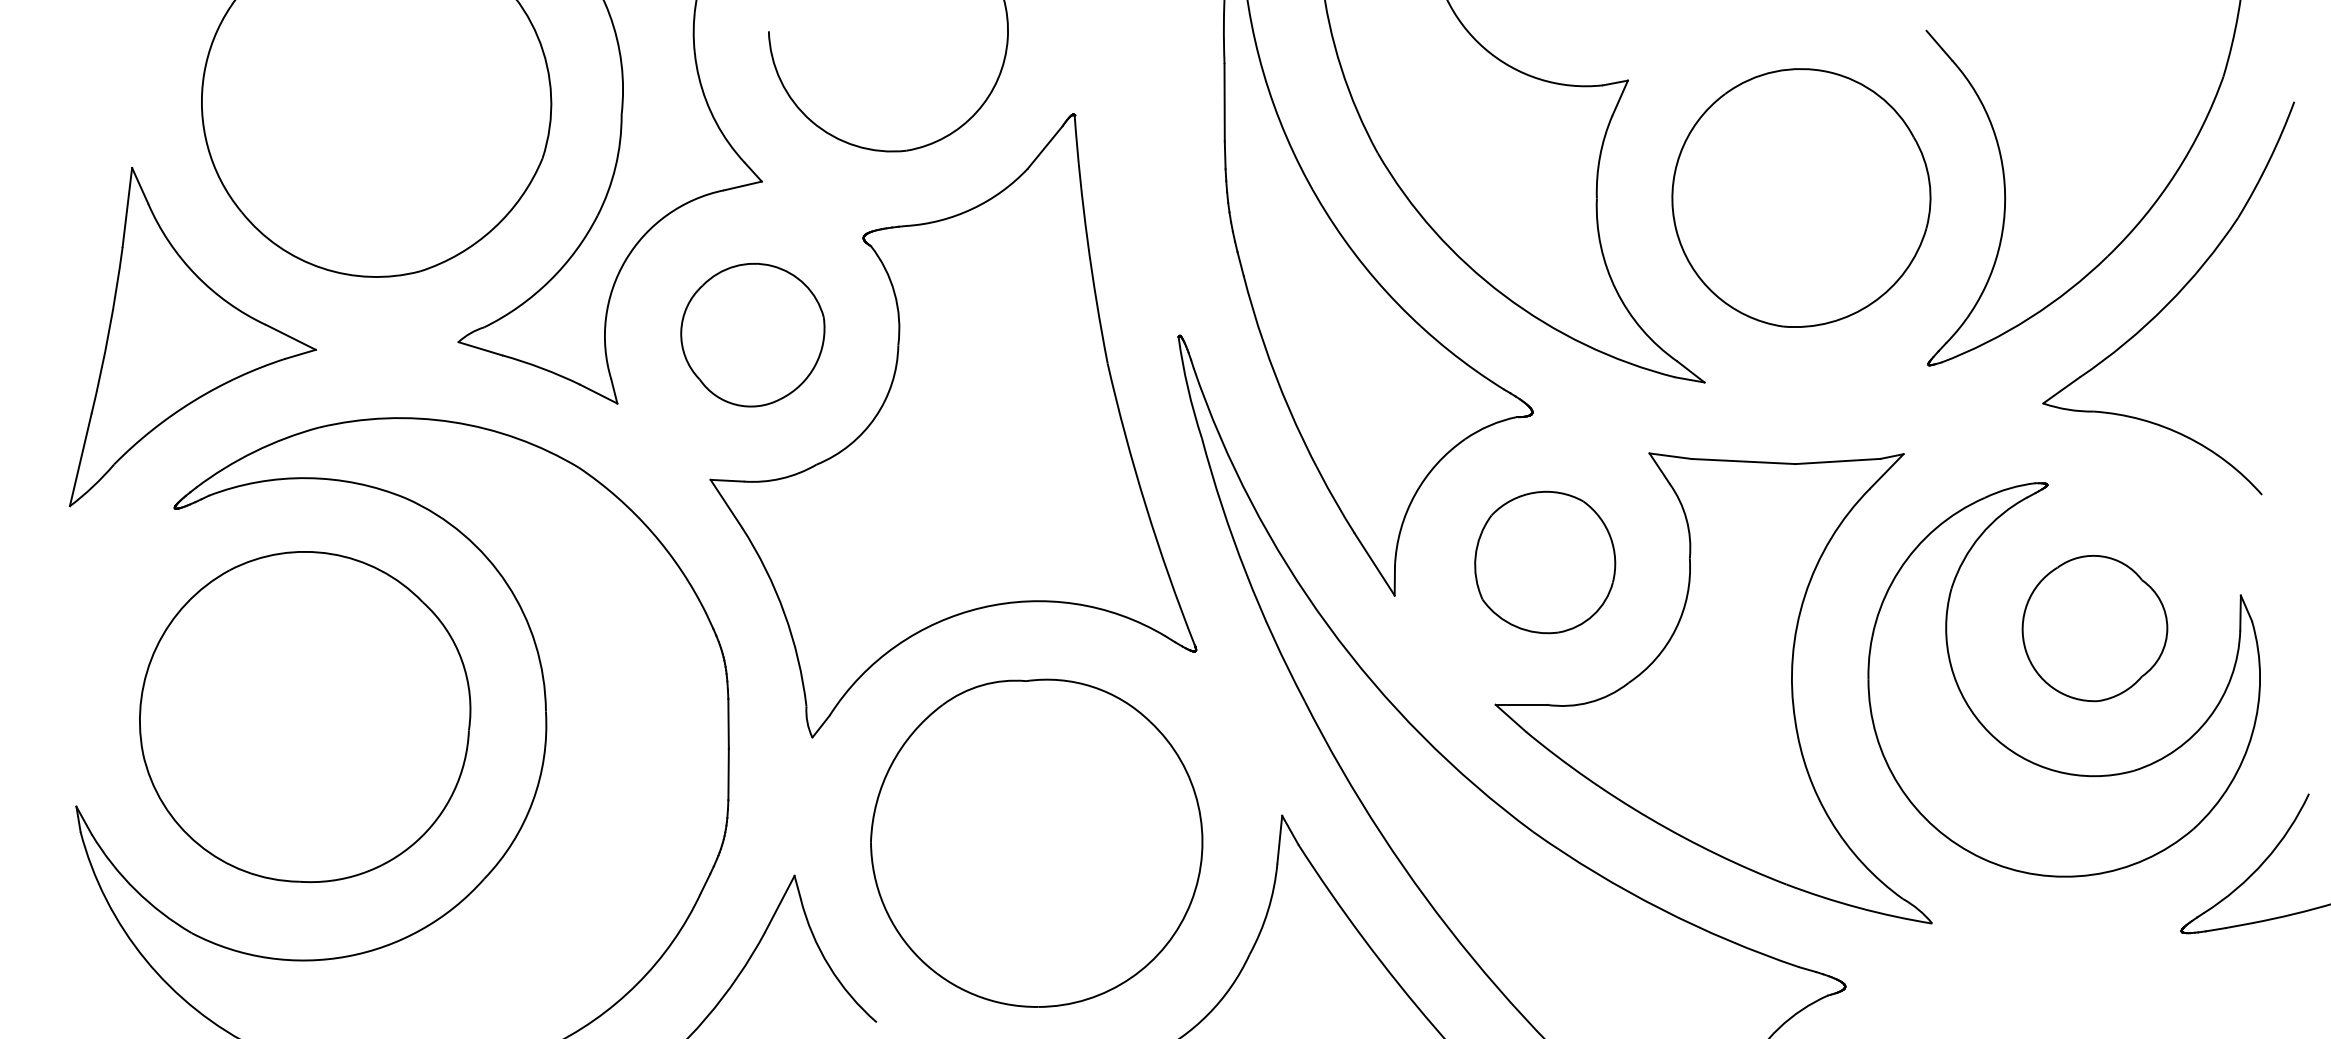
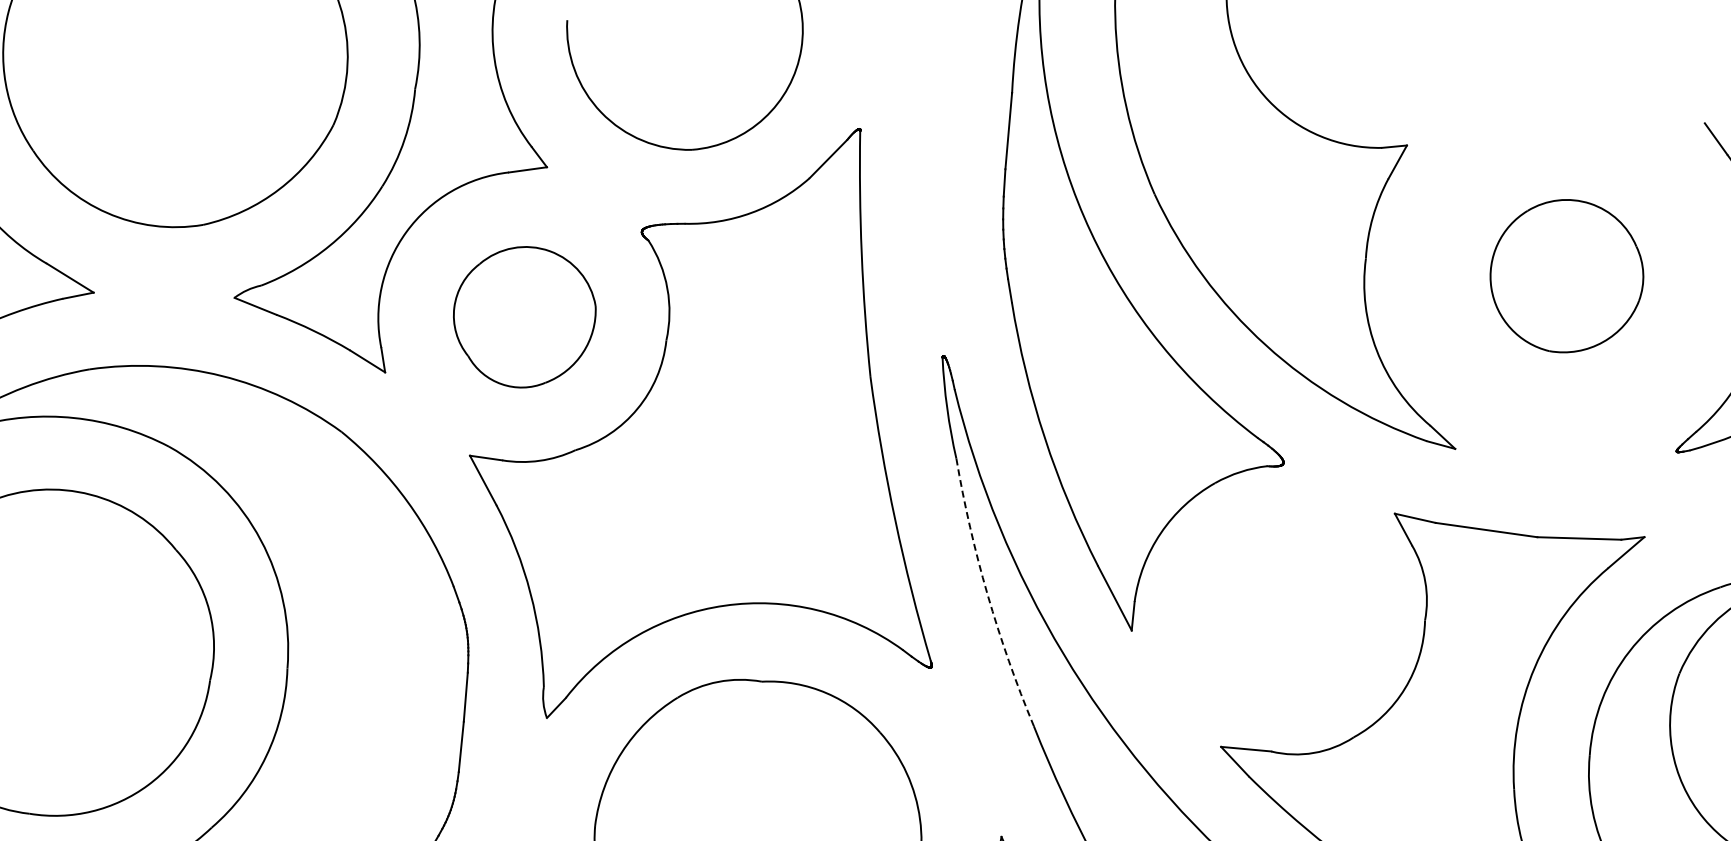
part: (1801, 197) -> (1567, 275), size x0.6
part: (1545, 562) -> (1282, 611), removed
arc: (1245, 572) -> (987, 594), solid -> dashed

